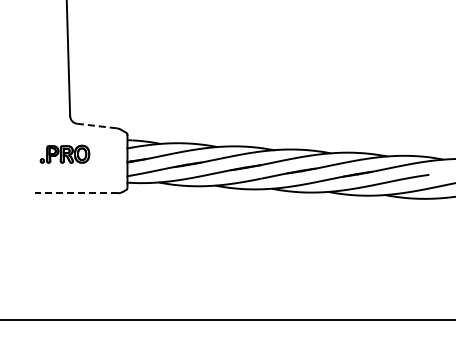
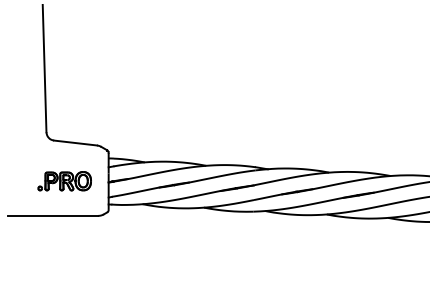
line: (96, 126) -> (75, 143), dashed -> solid
part: (64, 153) -> (64, 180), moved
line: (76, 193) -> (53, 216), dashed -> solid

